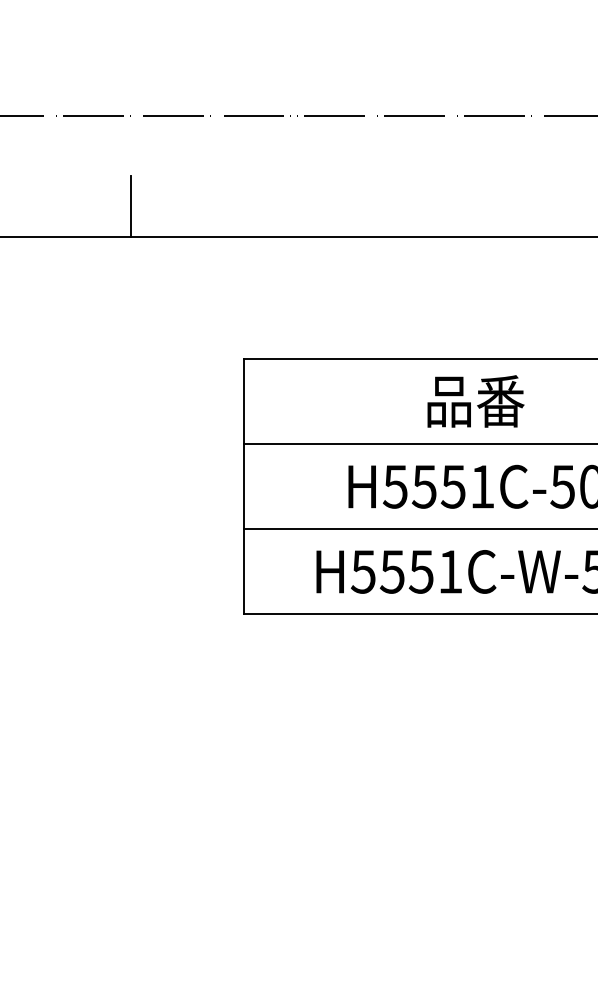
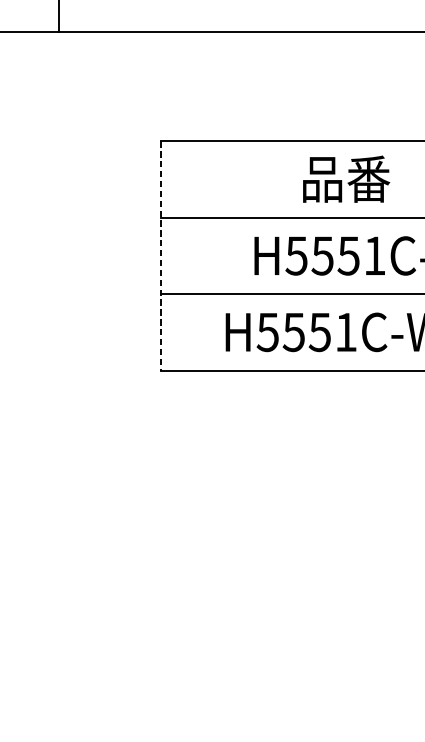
text: (475, 401) -> (346, 179), moved
line: (244, 486) -> (161, 255), solid -> dashed

